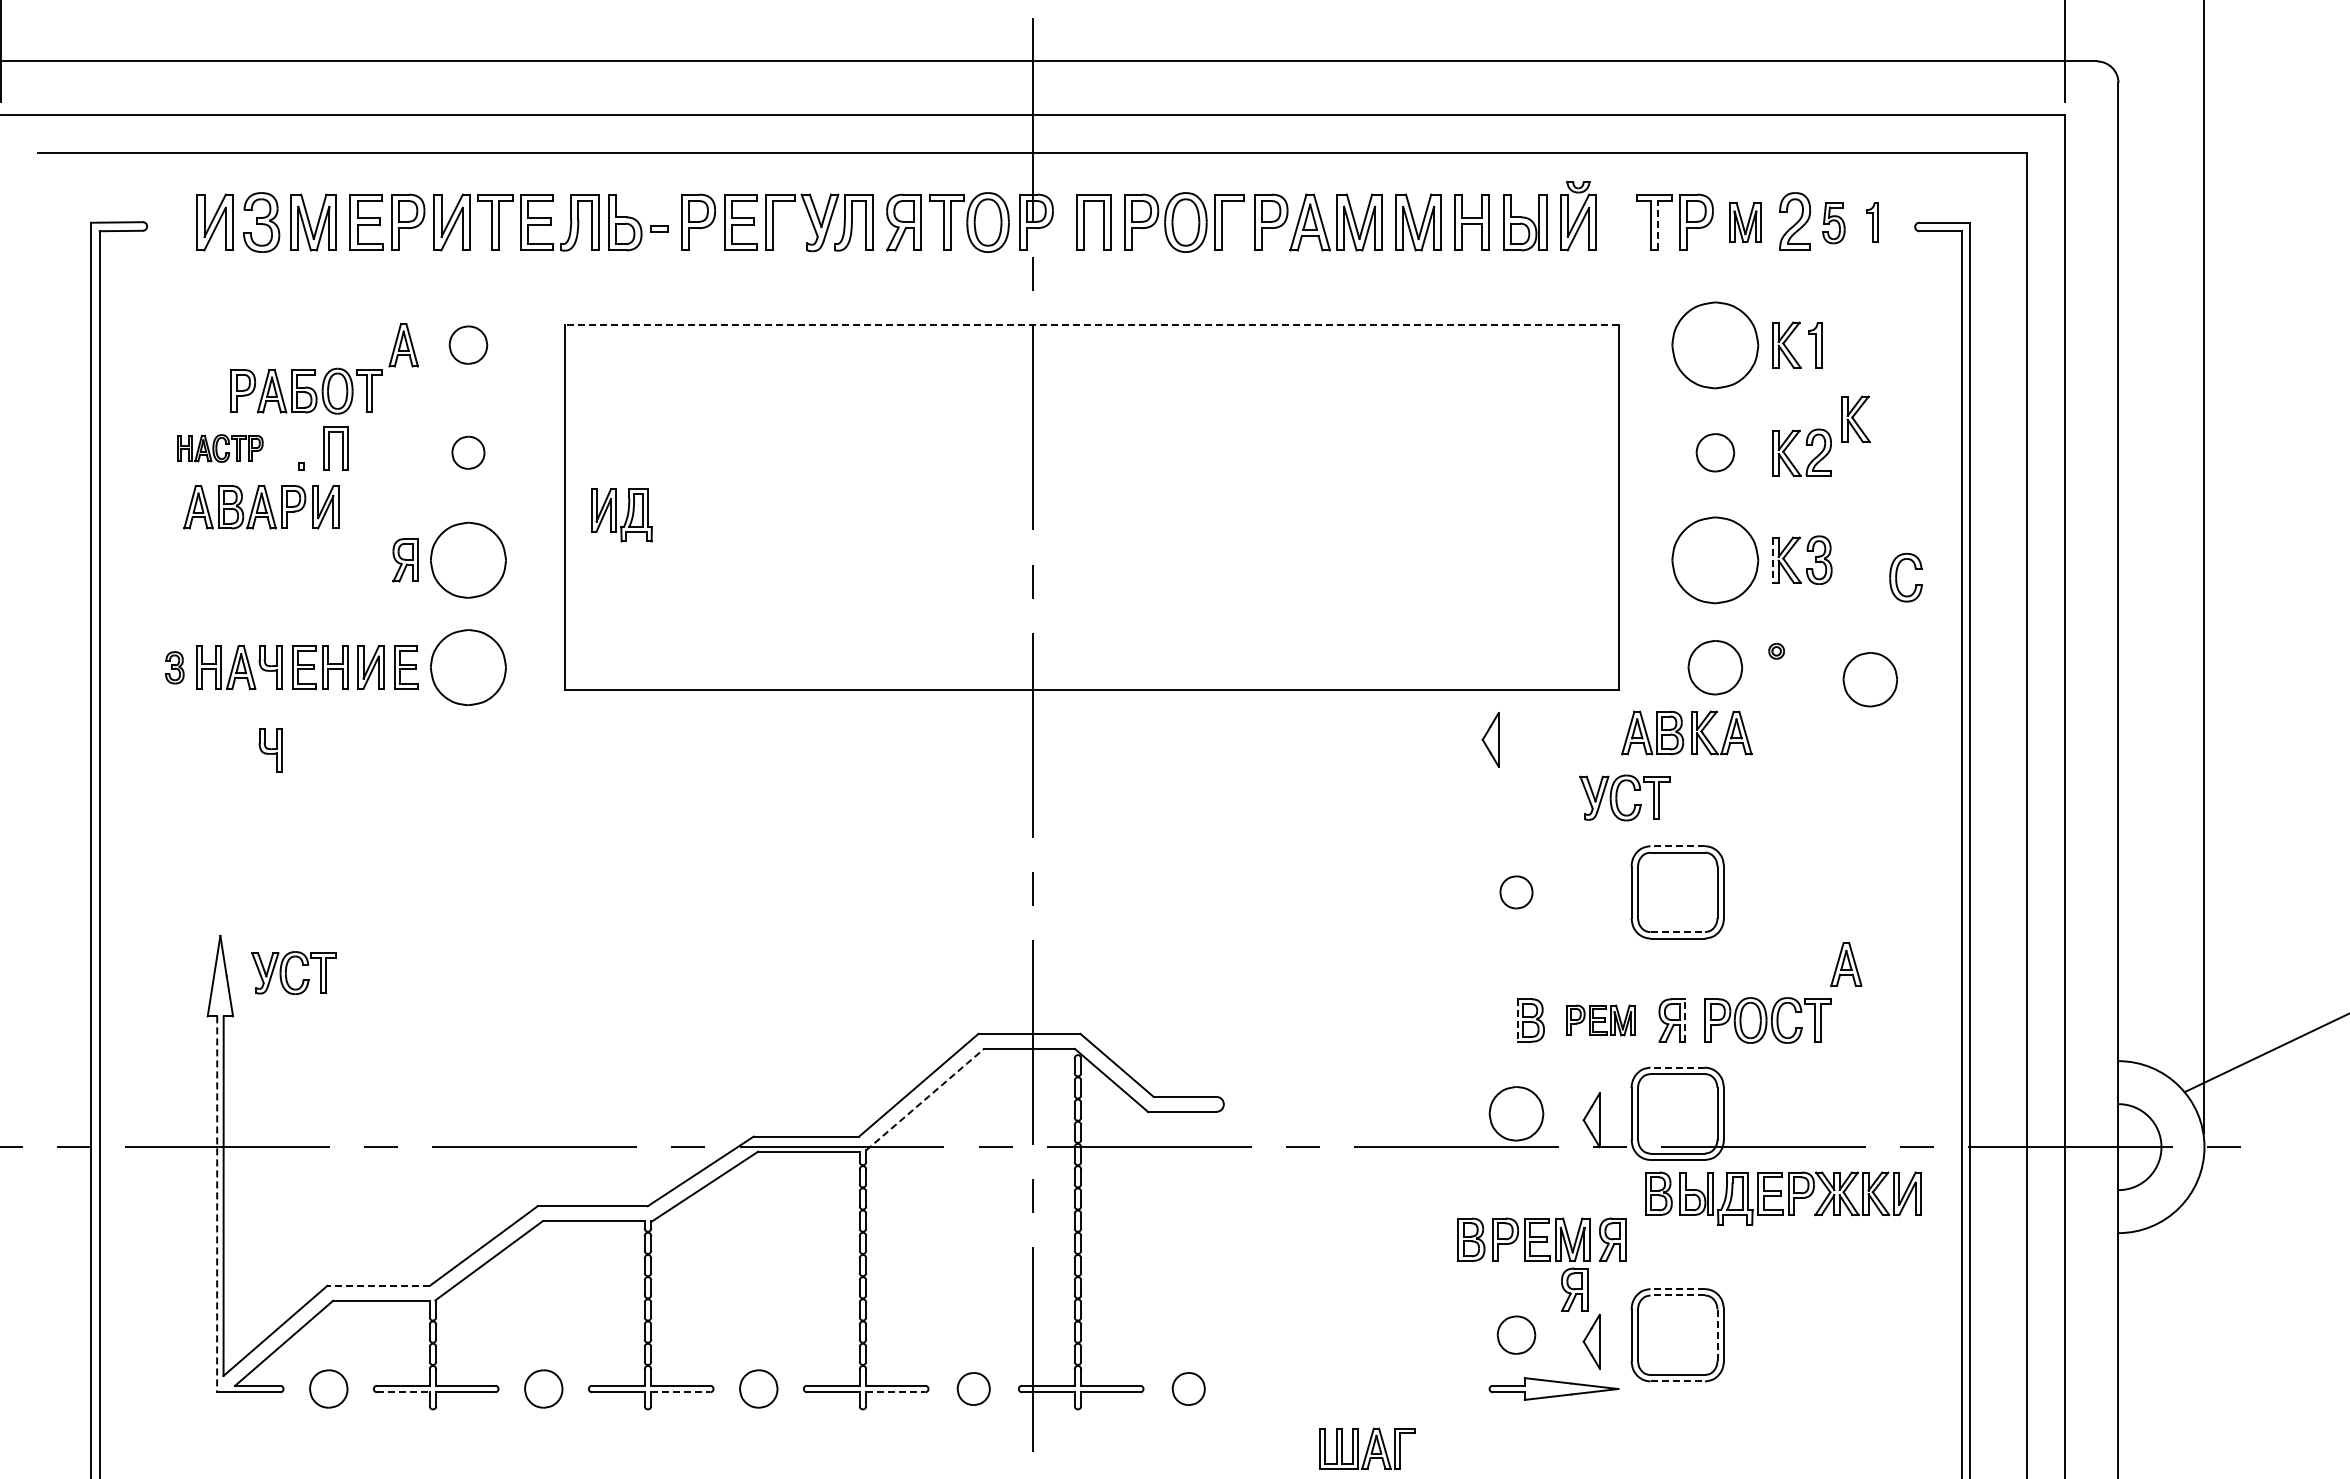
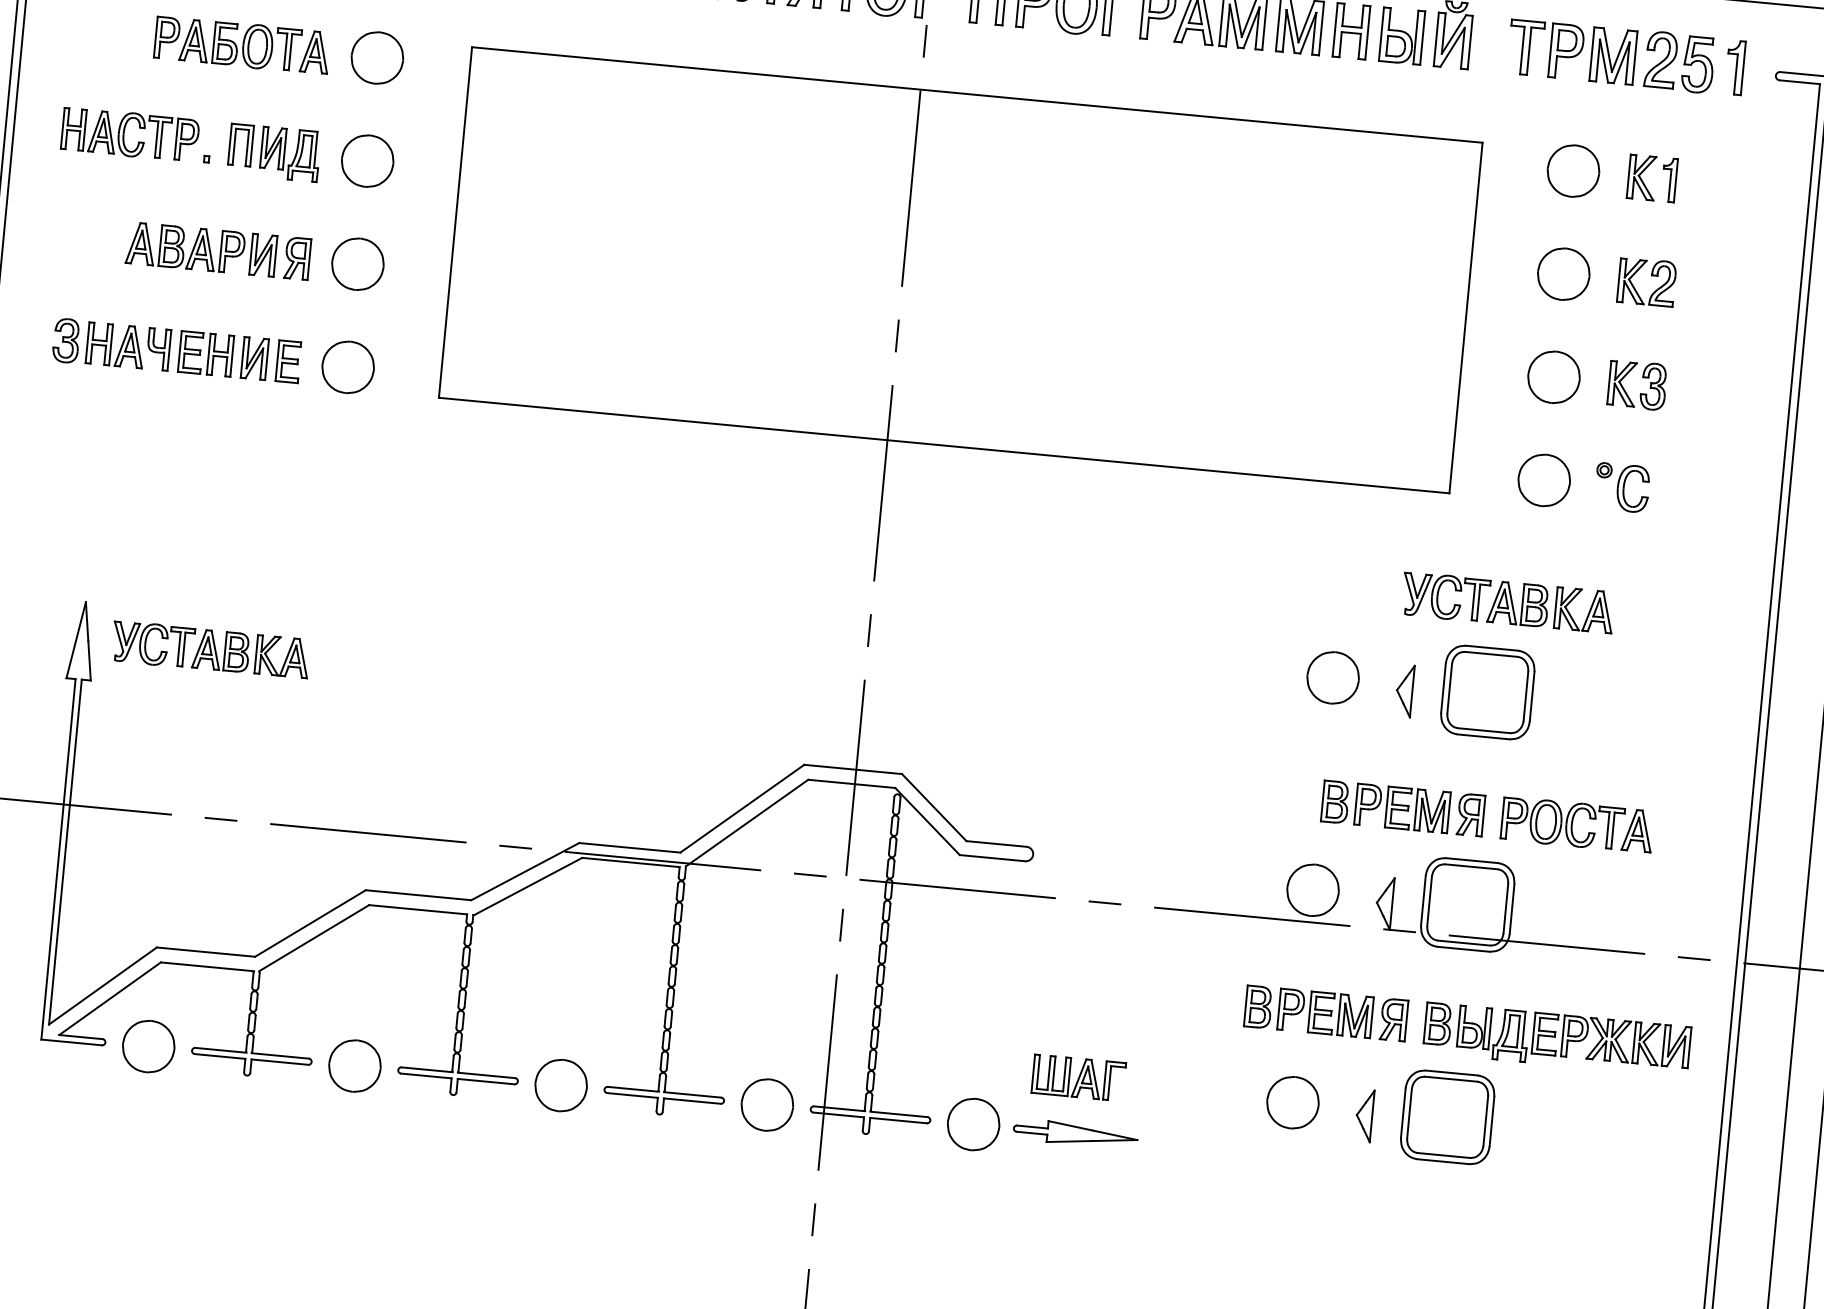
part: (1745, 222) -> (1613, 56), size x1.43
part: (1833, 222) -> (1697, 64), size x1.43
part: (1872, 222) -> (1735, 67), size x1.43
line: (1657, 225) -> (1528, 51), dashed -> solid
line: (1091, 324) -> (976, 94), dashed -> solid
part: (468, 344) -> (377, 57), size x1.43
part: (1715, 344) -> (1573, 170), size x0.62
part: (306, 390) -> (227, 43), moved
part: (1855, 418) -> (1701, 254), removed
part: (220, 448) -> (130, 134), size x1.67
part: (468, 452) -> (367, 160), size x1.67
part: (1715, 452) -> (1563, 274), size x1.43
part: (261, 507) -> (201, 249), moved
part: (621, 515) -> (289, 154), moved
part: (468, 559) -> (358, 263), size x0.71
part: (1715, 559) -> (1554, 376), size x0.62
line: (1773, 560) -> (1609, 382), dashed -> solid
part: (1897, 576) -> (1625, 486), moved
part: (174, 667) -> (66, 340), size x1.43
part: (468, 667) -> (348, 367), size x0.71
part: (1870, 679) -> (1691, 505), removed
part: (1686, 732) -> (1550, 606), moved
part: (1490, 739) -> (1404, 690), moved
part: (270, 750) -> (150, 428), removed
line: (1677, 846) -> (1491, 648), dashed -> solid
part: (1516, 892) -> (1333, 678), size x1.67
line: (1678, 932) -> (1484, 731), dashed -> solid
part: (1846, 964) -> (1638, 830), moved
part: (396, 972) -> (251, 653), added
part: (1600, 1020) -> (1402, 808), size x1.43
line: (1685, 1020) -> (1483, 816), dashed -> solid
line: (1517, 1021) -> (1322, 801), dashed -> solid
line: (1677, 1067) -> (1471, 860), dashed -> solid
line: (925, 1099) -> (747, 823), dashed -> solid
part: (1783, 1198) -> (1557, 1039), moved
line: (217, 1204) -> (58, 859), dashed -> solid
line: (378, 1285) -> (205, 951), dashed -> solid
part: (1574, 1289) -> (1352, 1064), removed
line: (1677, 1289) -> (1451, 1073), dashed -> solid
line: (1677, 1295) -> (1451, 1079), dashed -> solid
part: (1516, 1334) -> (1293, 1102), size x1.43
line: (1717, 1335) -> (1485, 1121), dashed -> solid
line: (1678, 1381) -> (1444, 1161), dashed -> solid
part: (328, 1388) -> (148, 1046), size x1.43
part: (543, 1388) -> (354, 1065), size x1.43
part: (758, 1388) -> (561, 1085), size x1.43
part: (973, 1388) -> (767, 1104), size x1.67
part: (1188, 1388) -> (973, 1124), size x1.67
part: (1553, 1388) -> (1075, 1133), moved
line: (403, 1392) -> (220, 1056), dashed -> solid
line: (680, 1392) -> (485, 1081), dashed -> solid
line: (895, 1392) -> (692, 1101), dashed -> solid
part: (1367, 1448) -> (1078, 1077), moved

